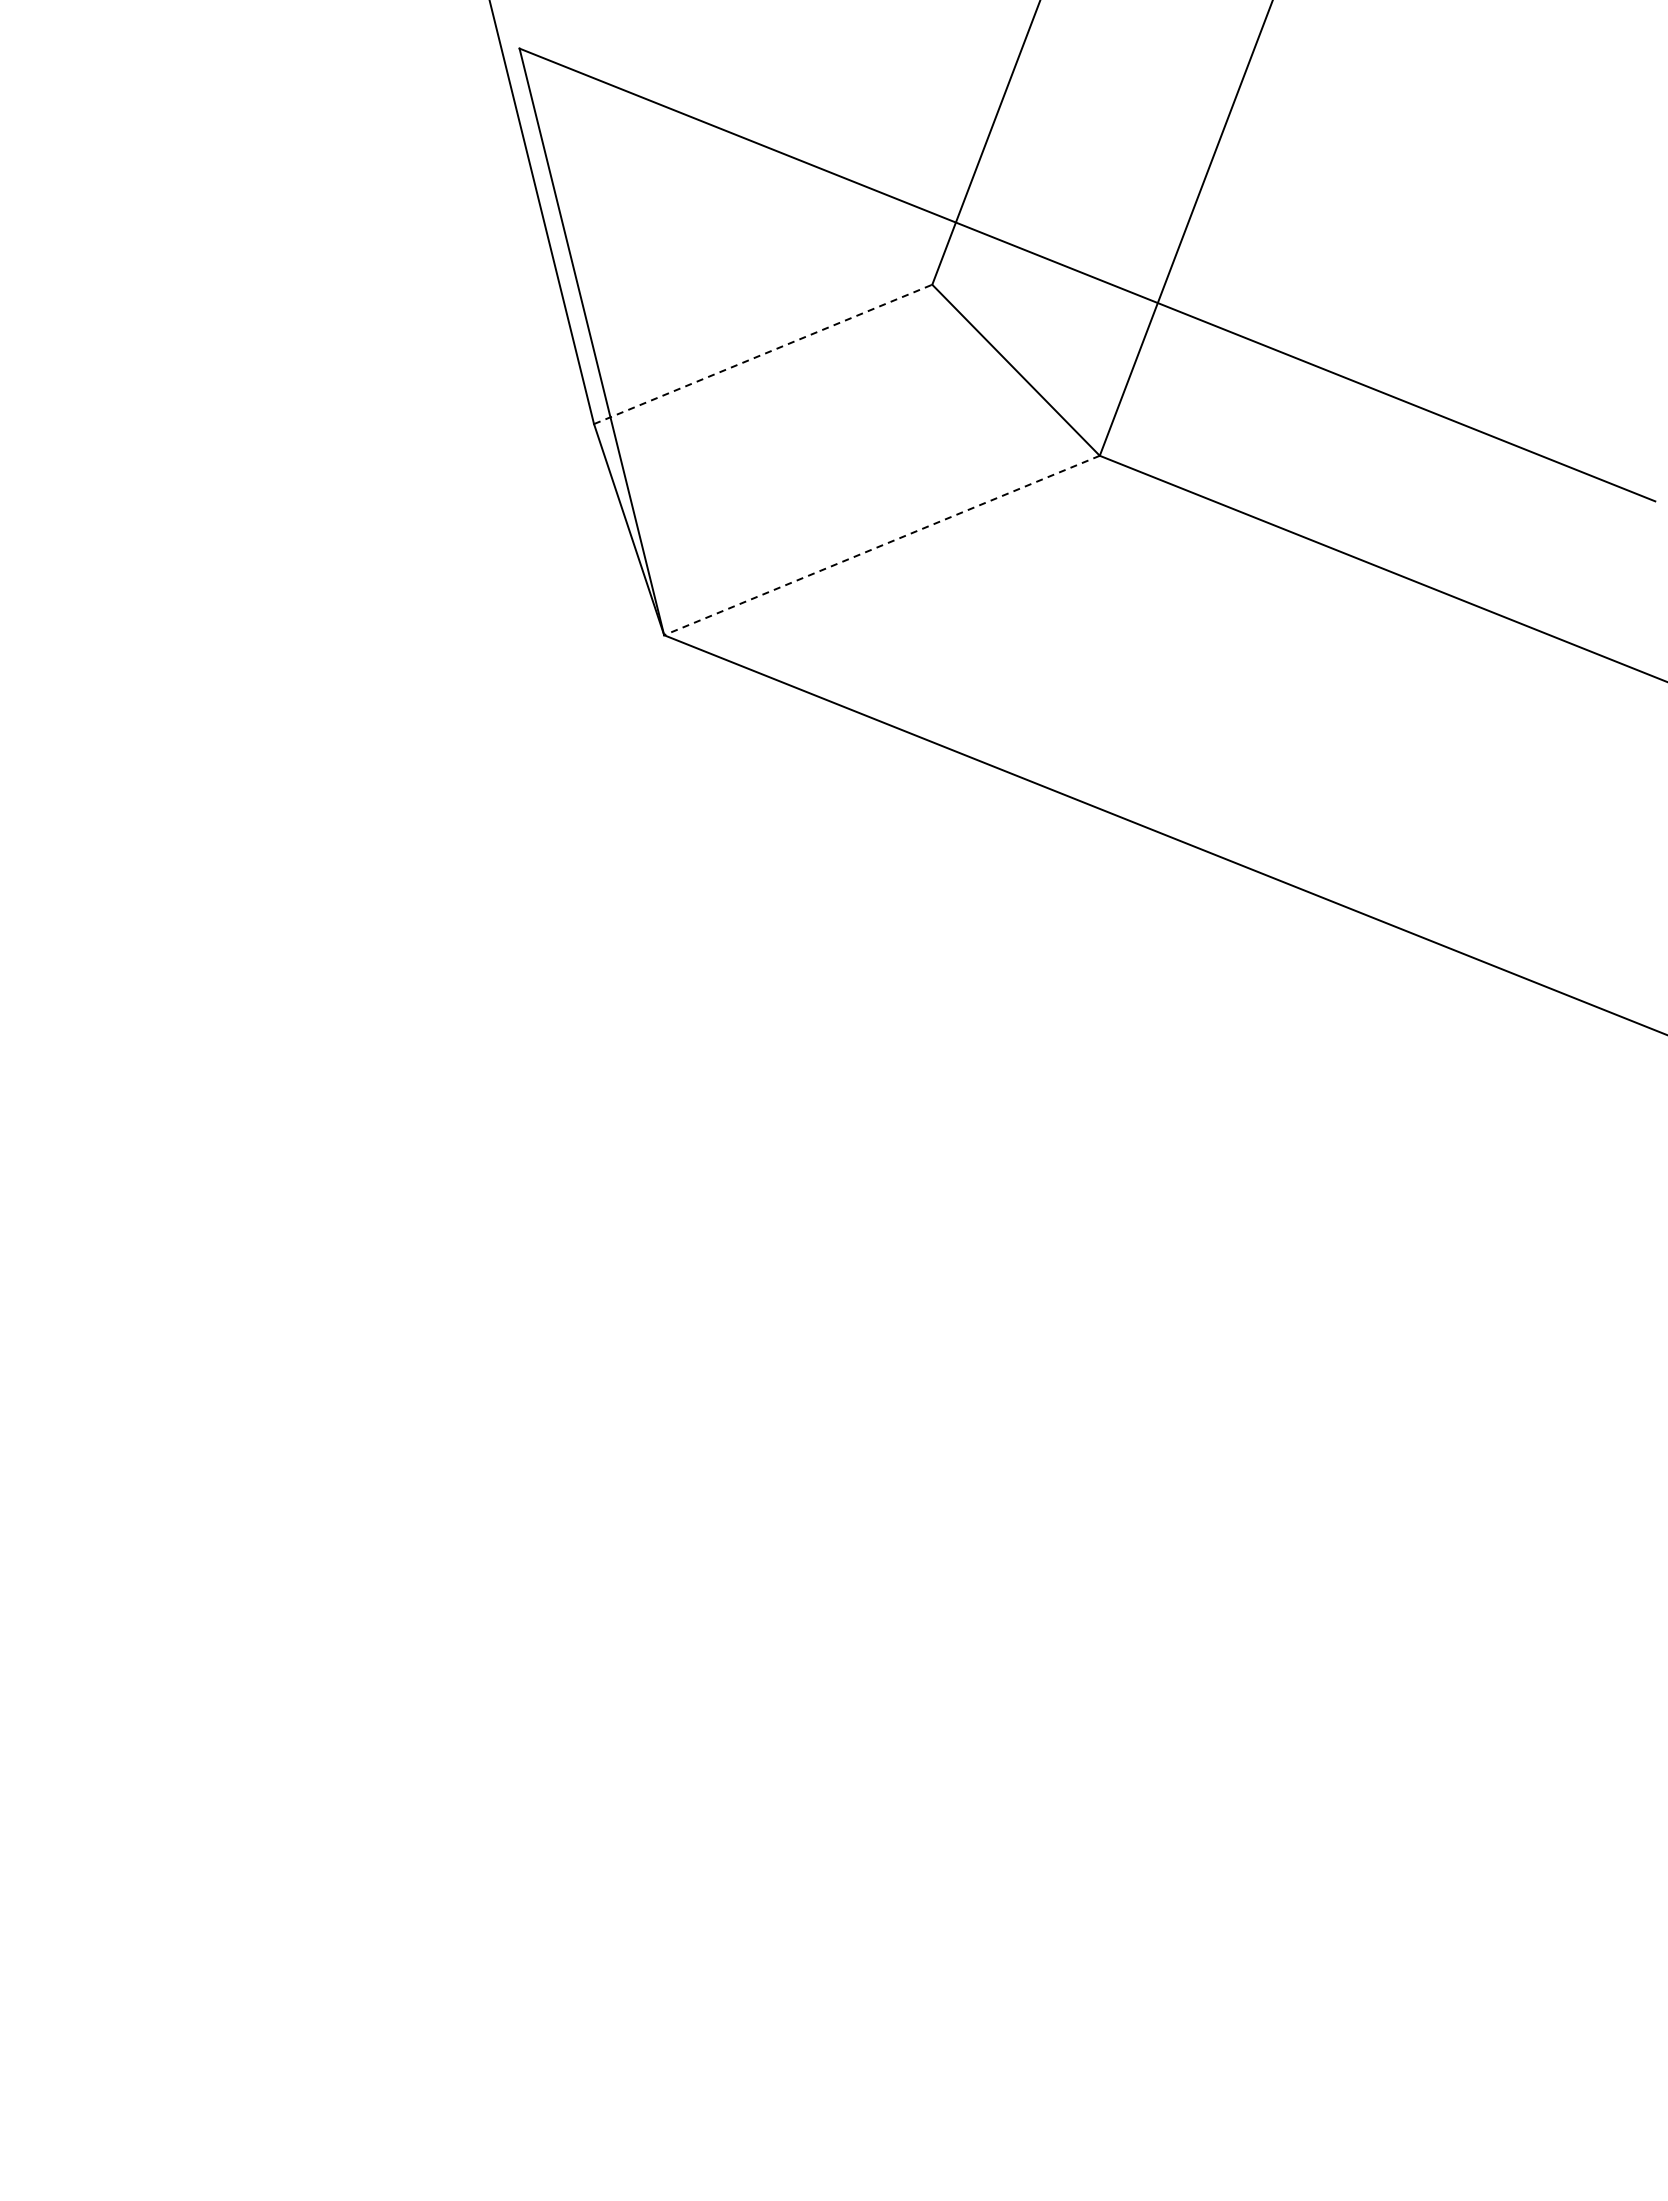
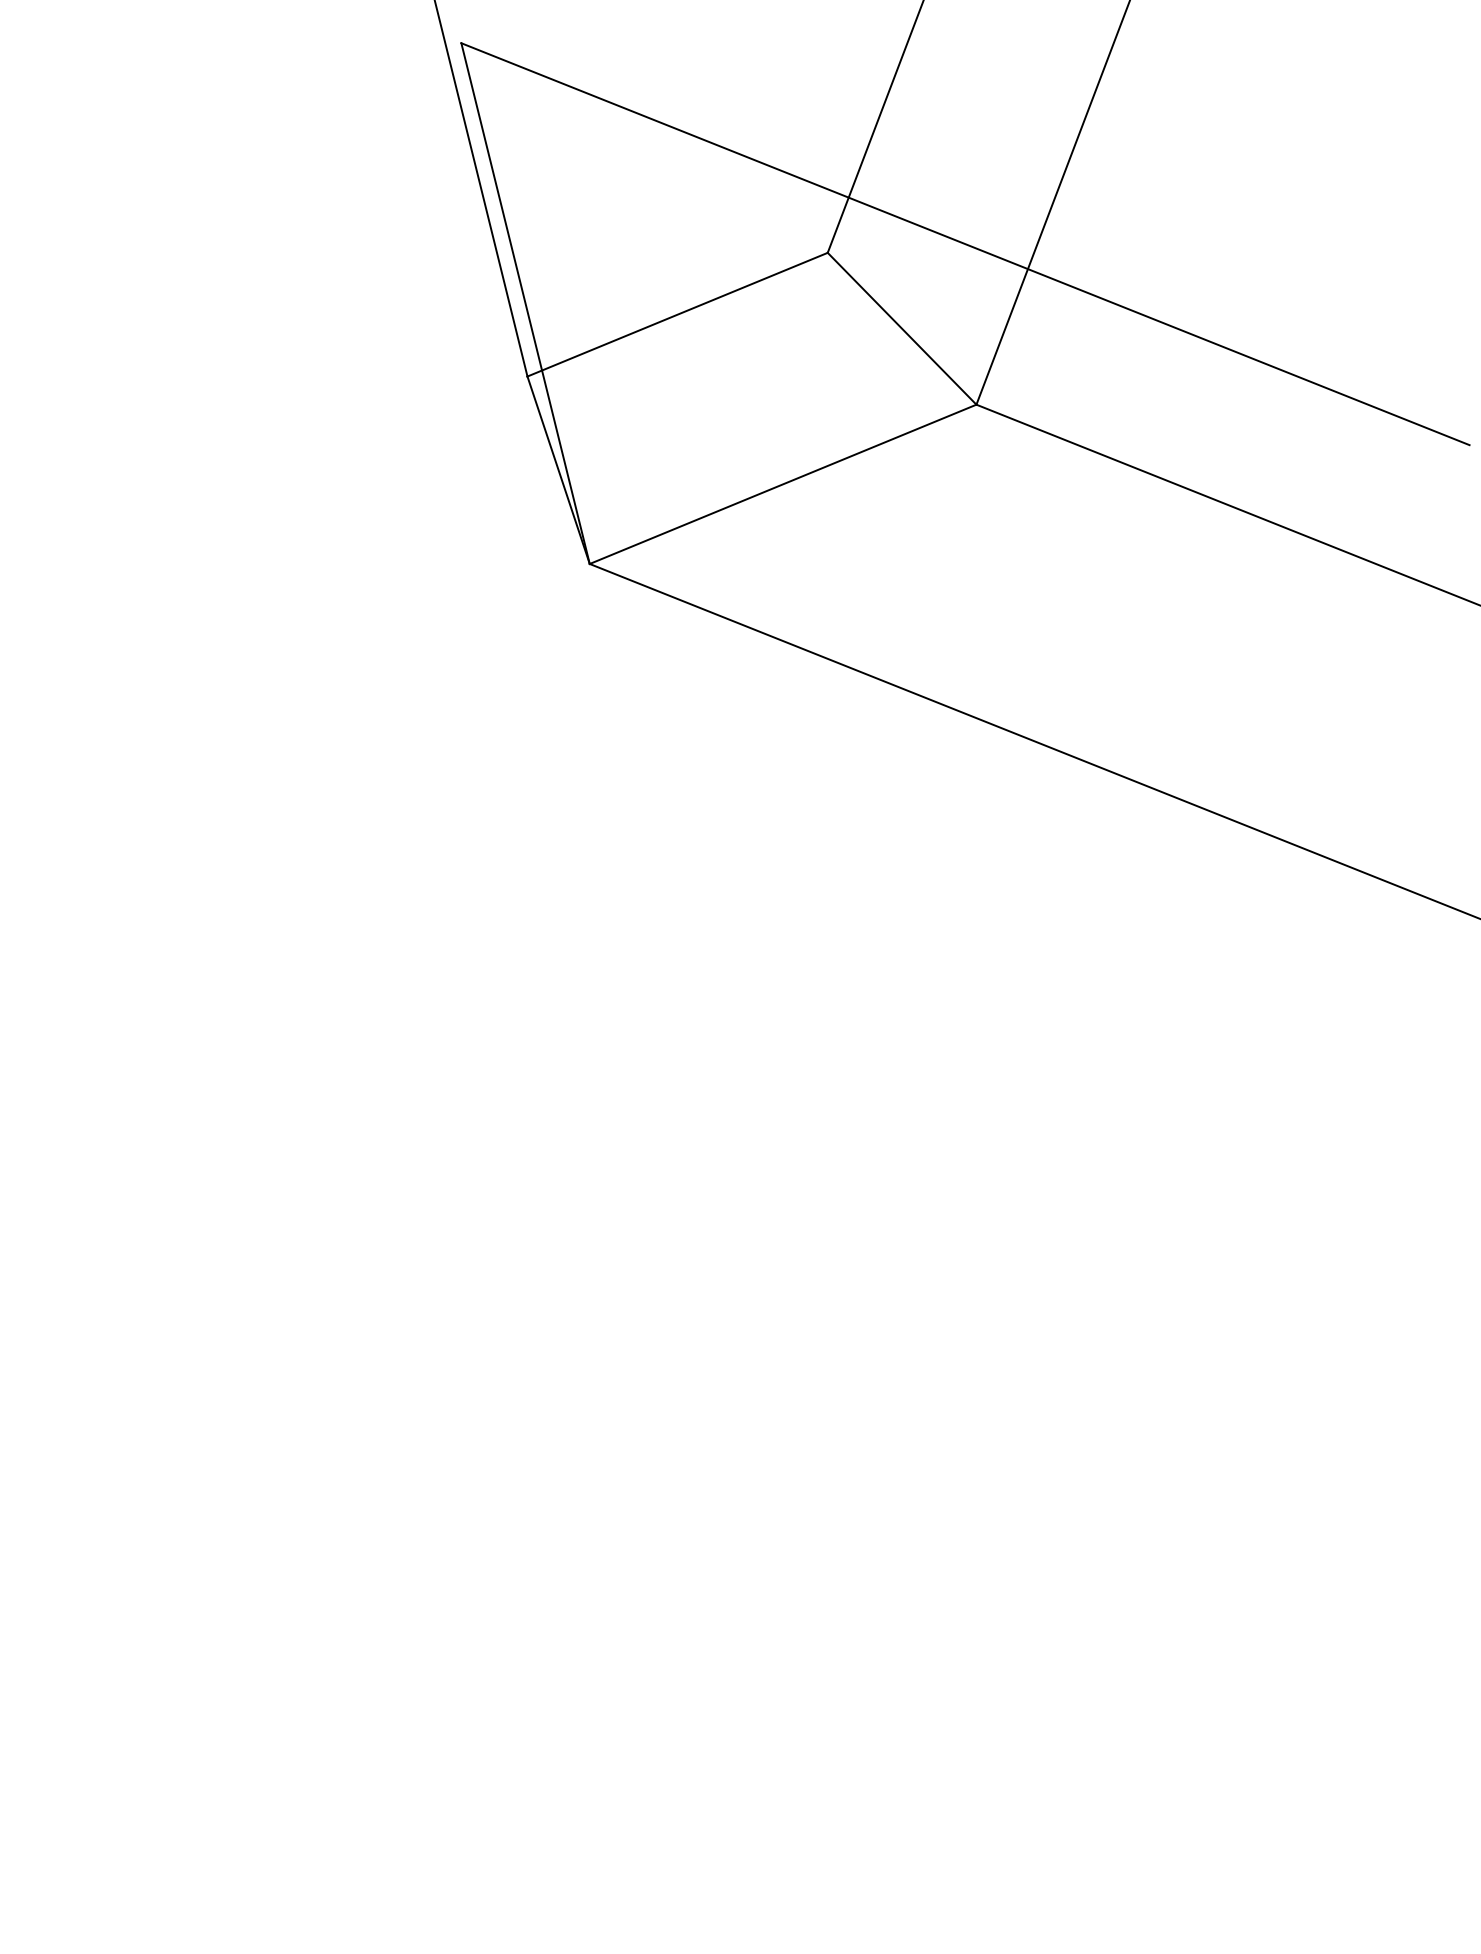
line: (763, 354) -> (677, 314), dashed -> solid
line: (881, 545) -> (782, 484), dashed -> solid

